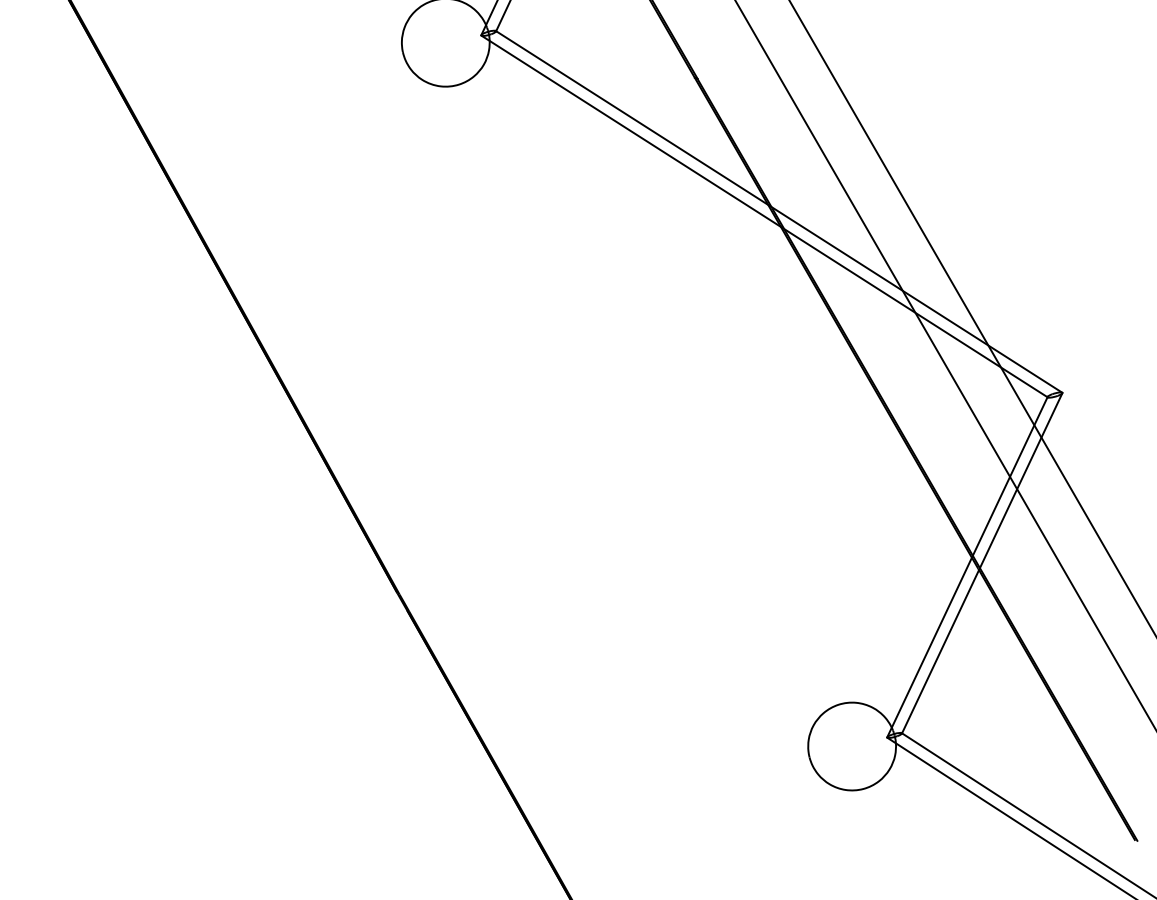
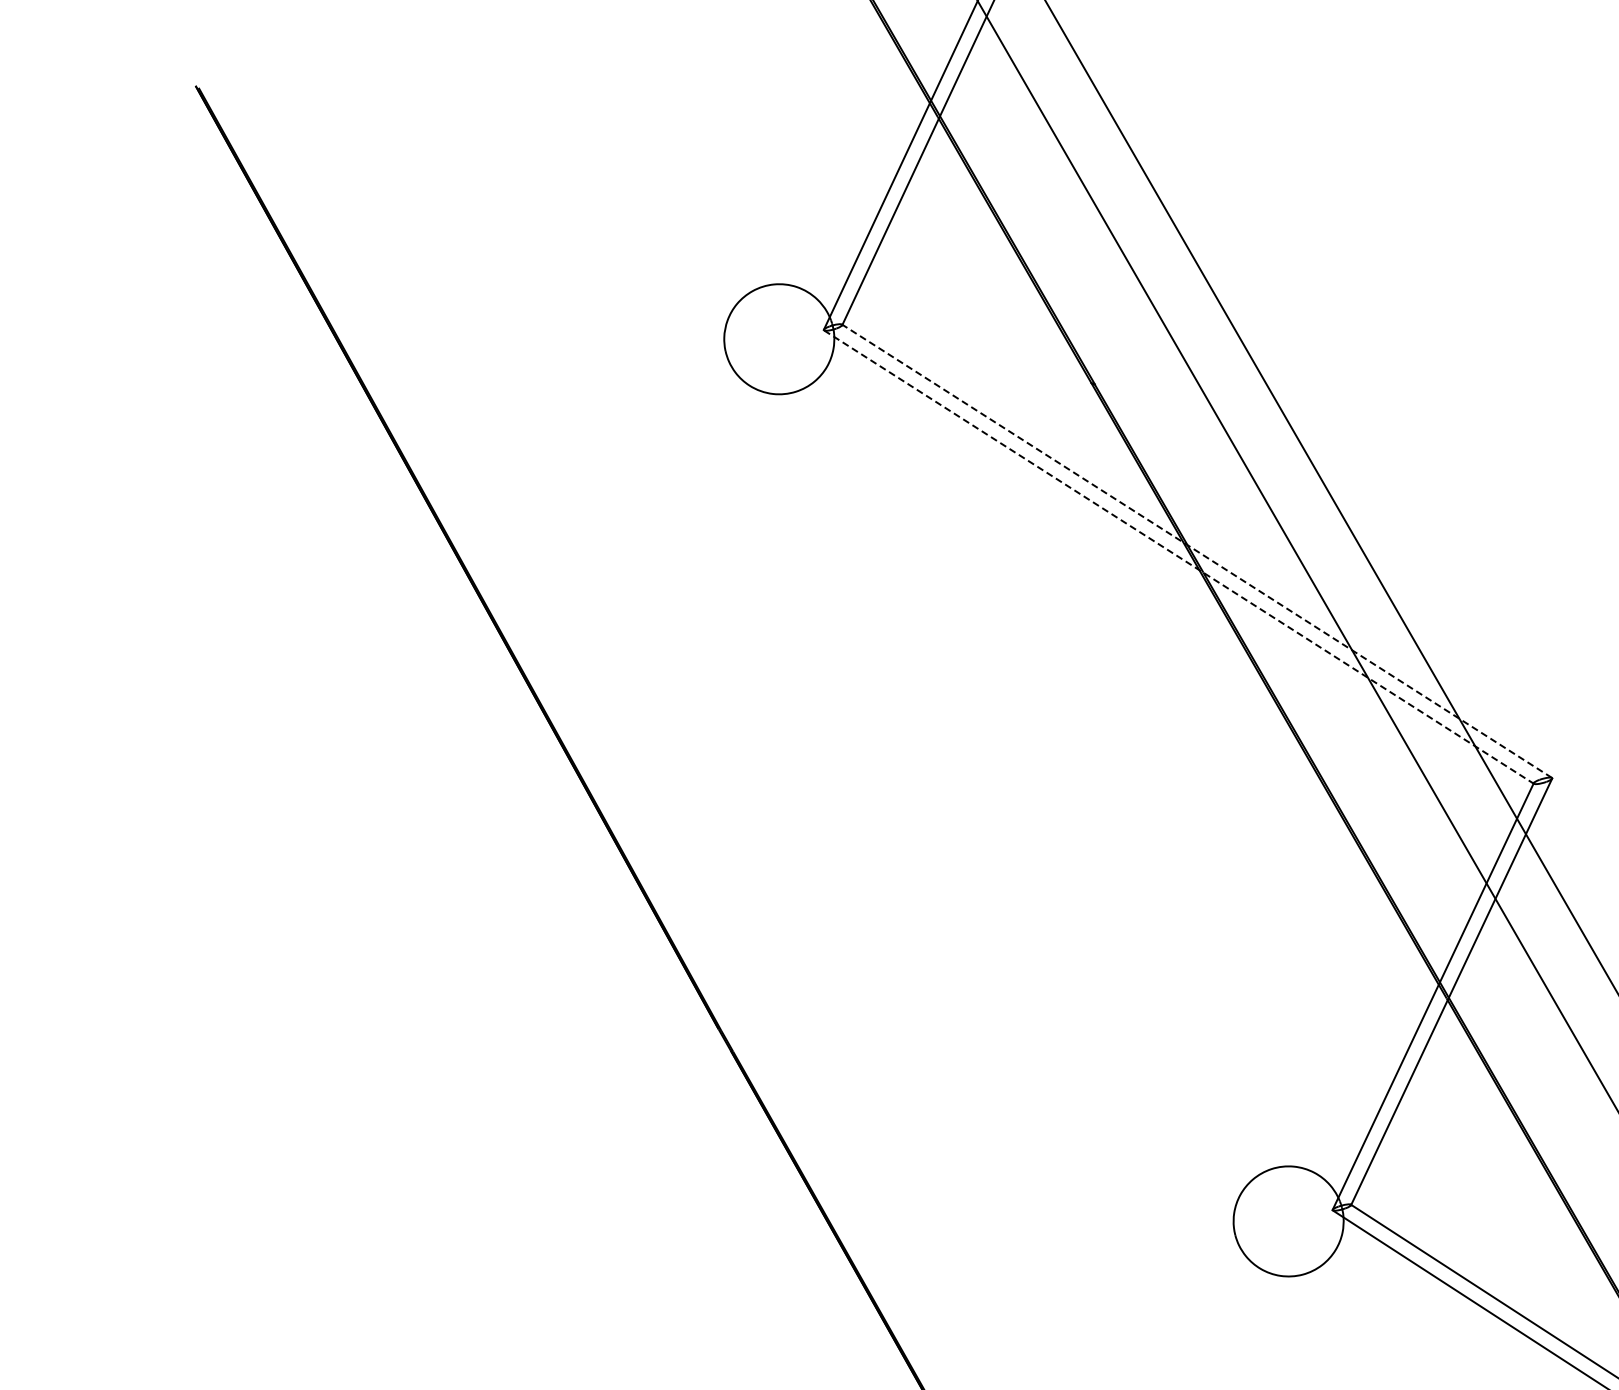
line: (778, 211) -> (1196, 550), solid -> dashed
line: (765, 216) -> (1179, 557), solid -> dashed

